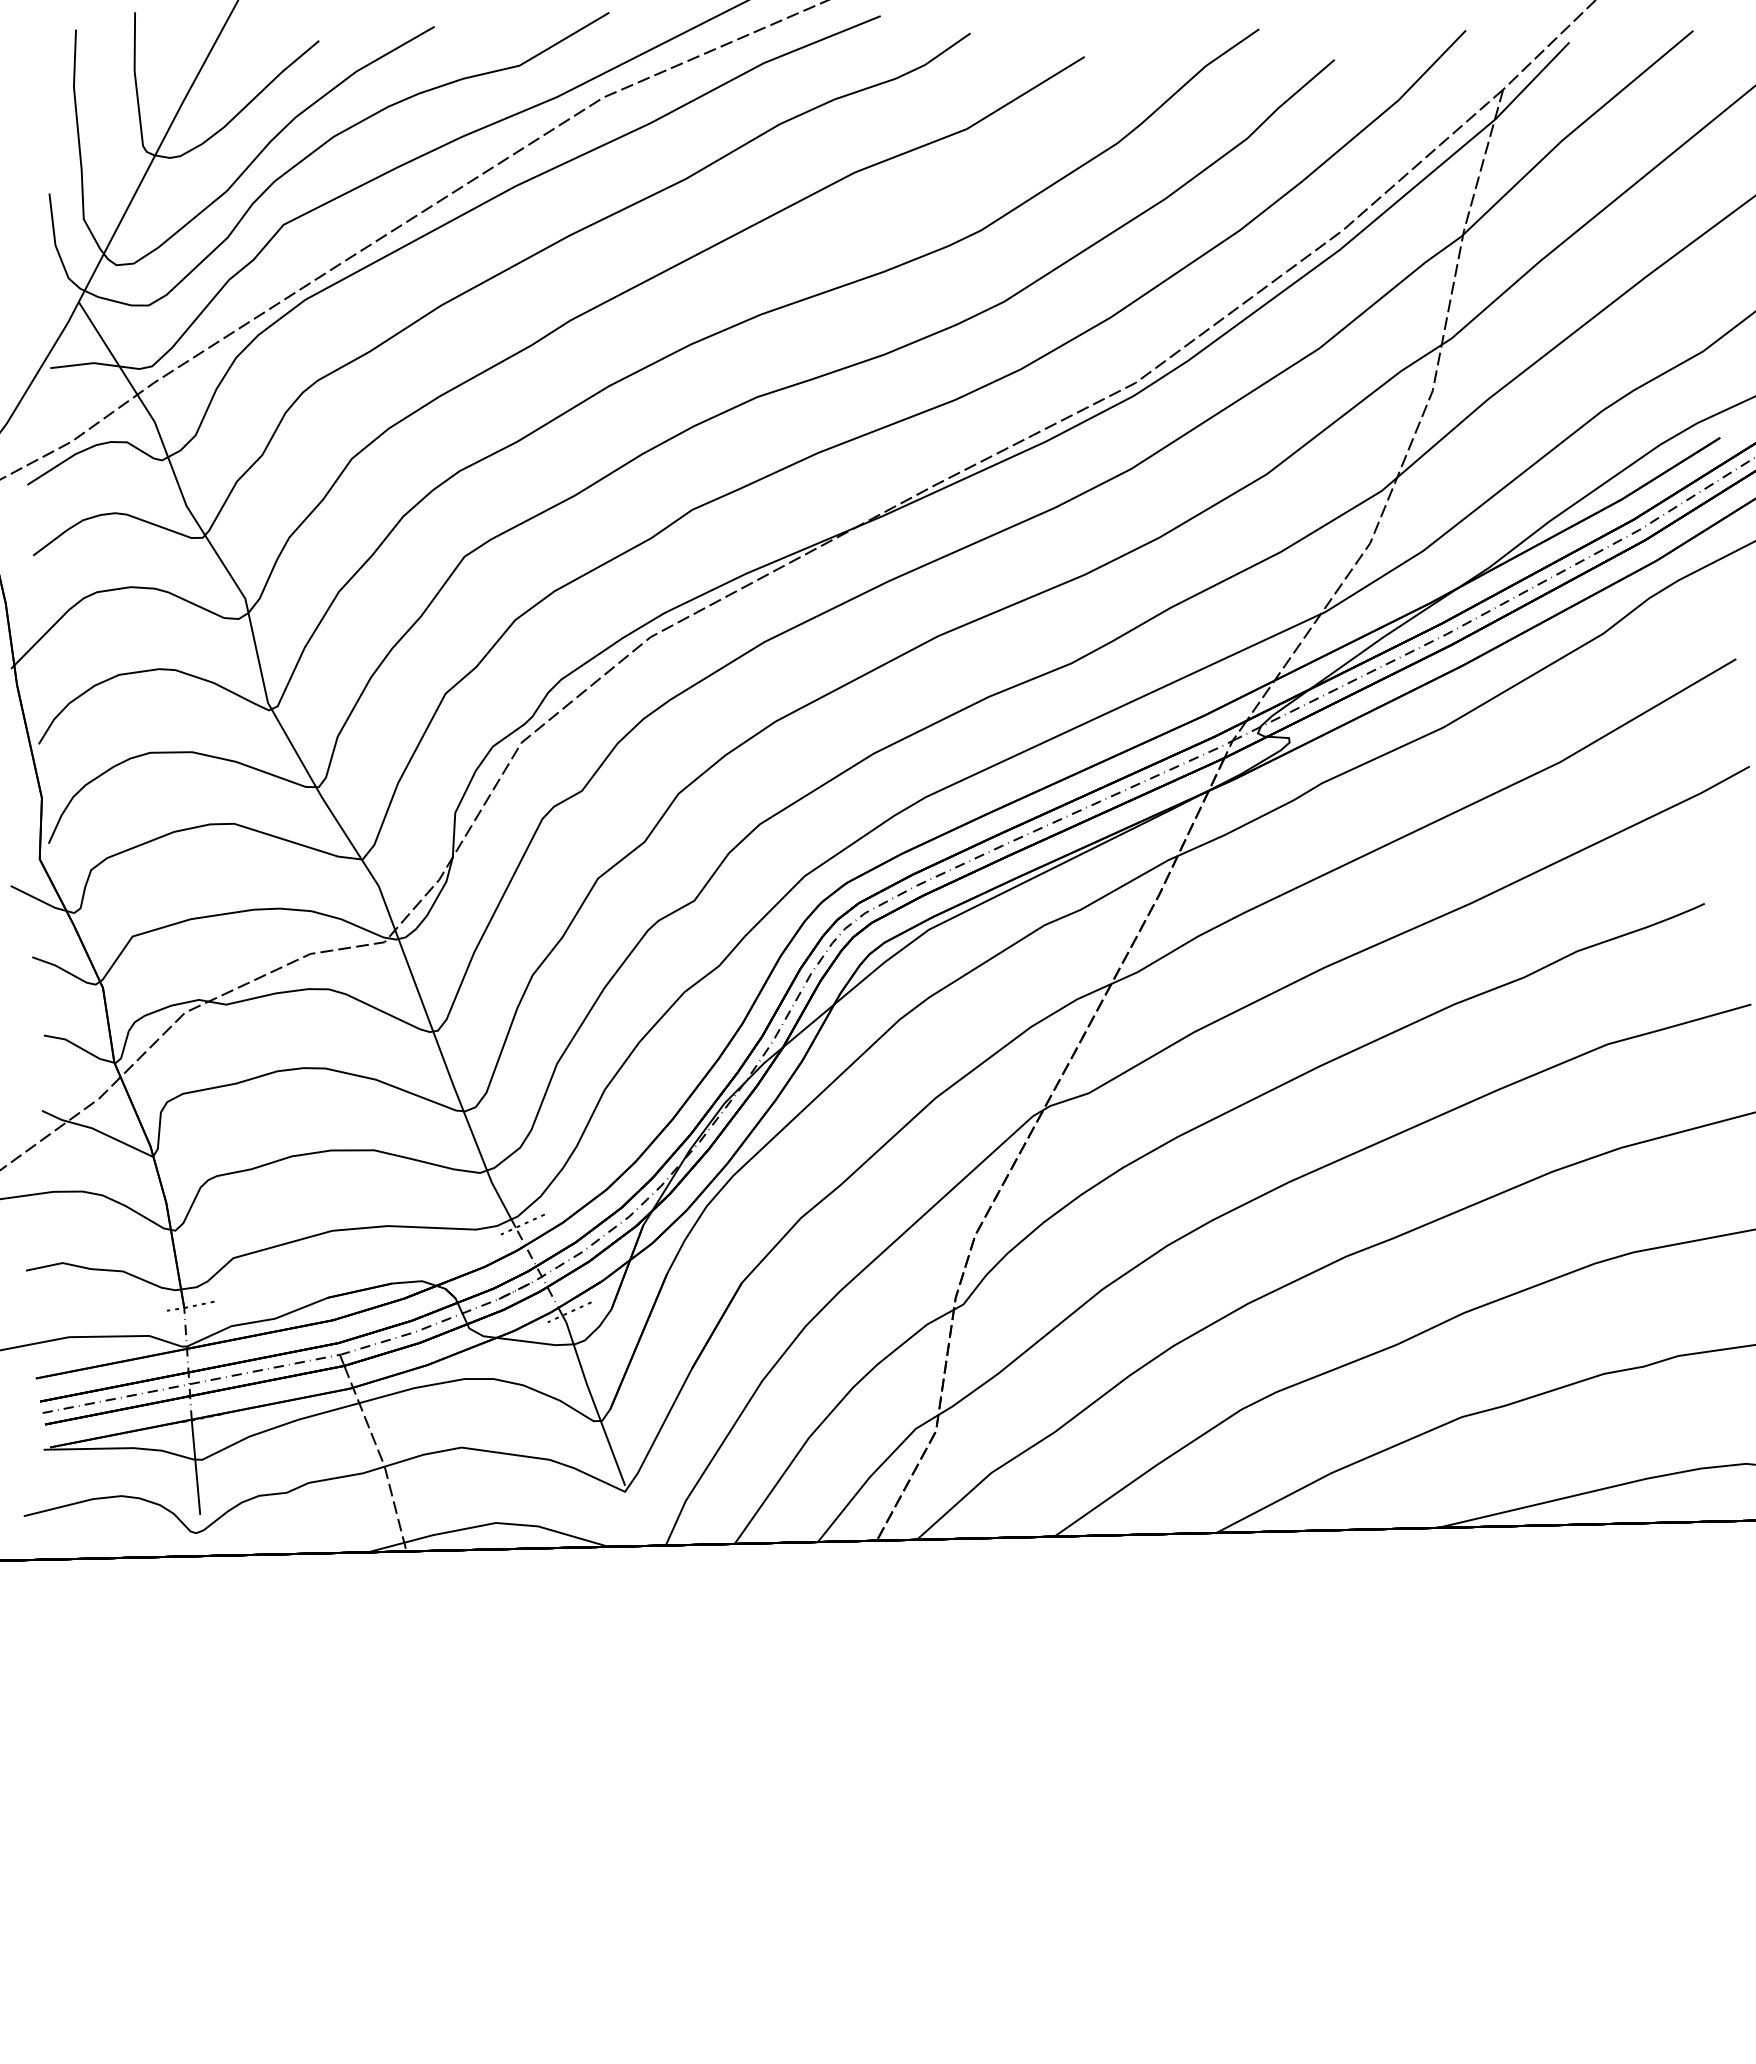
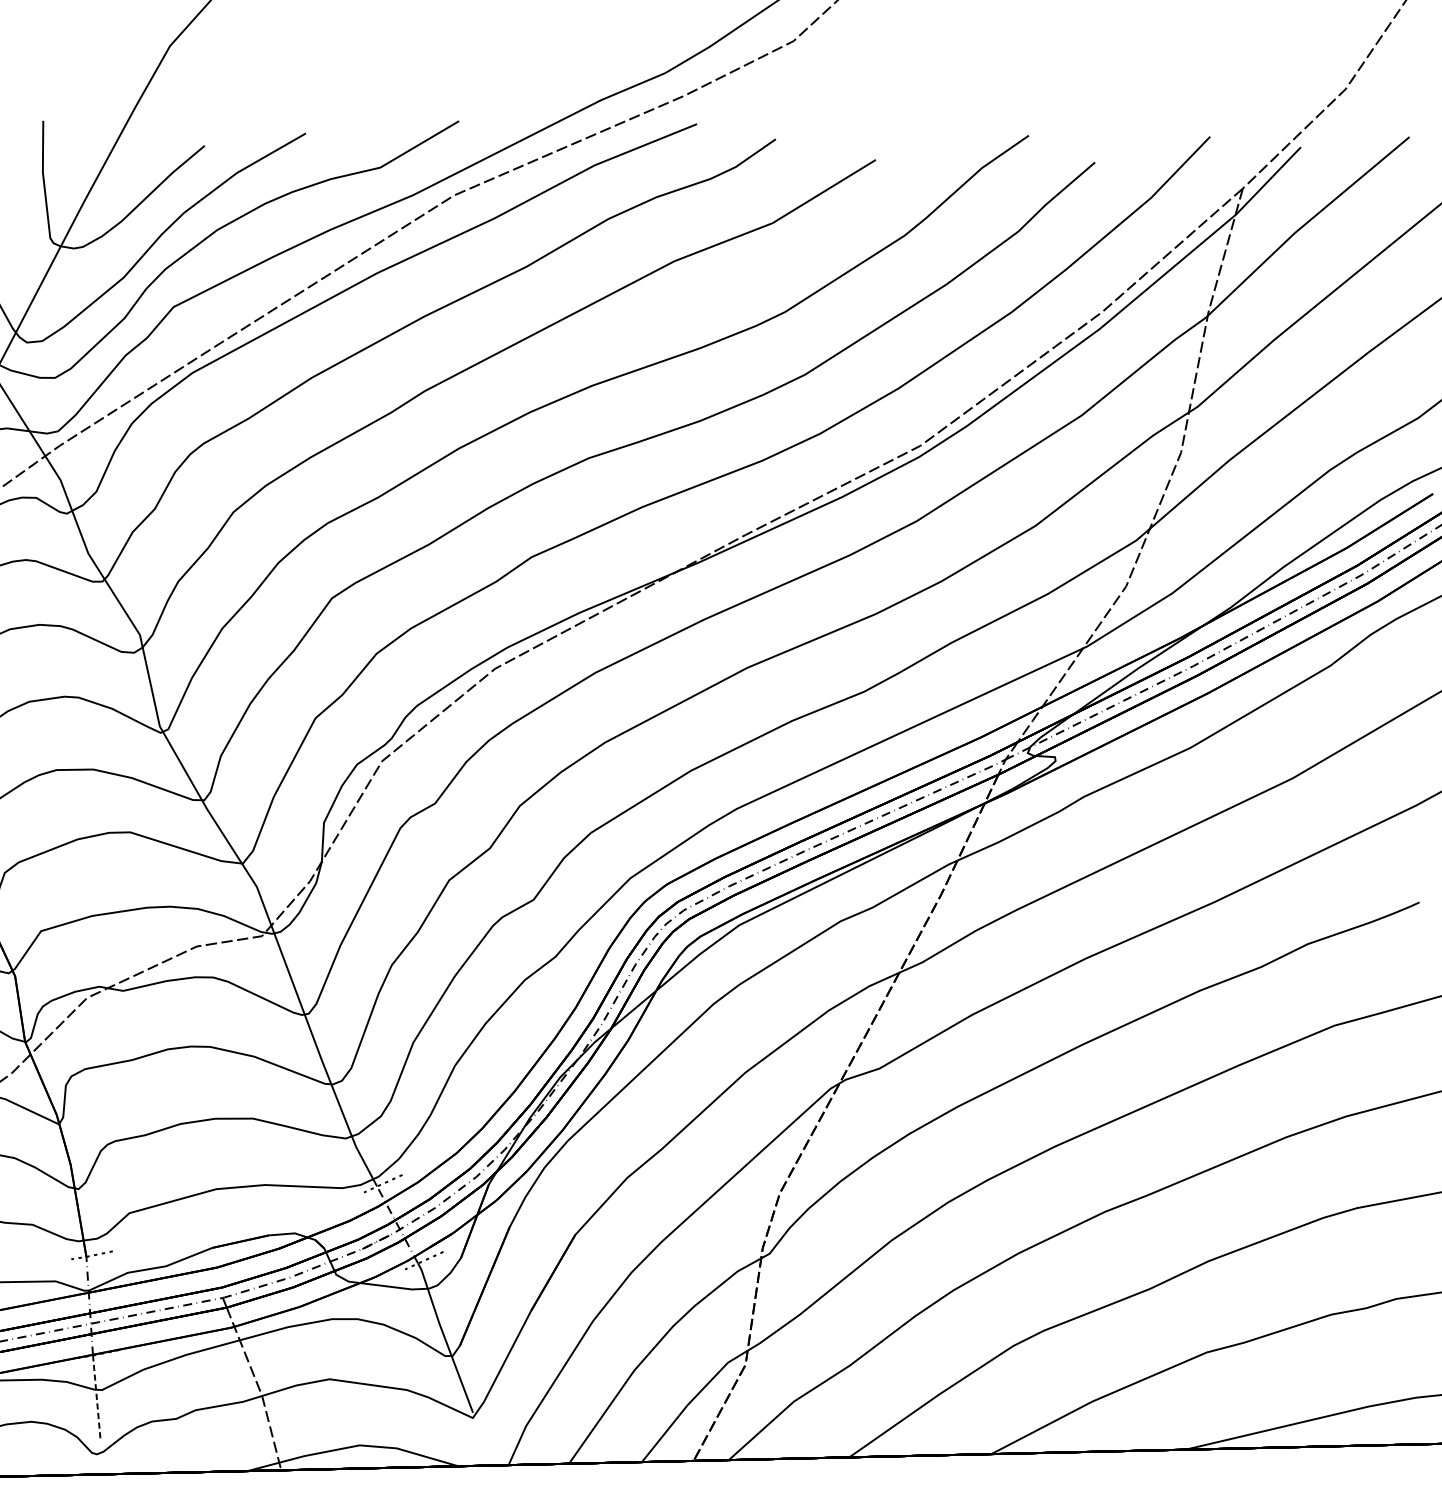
line: (195, 1467) -> (96, 1396), solid -> dashed

